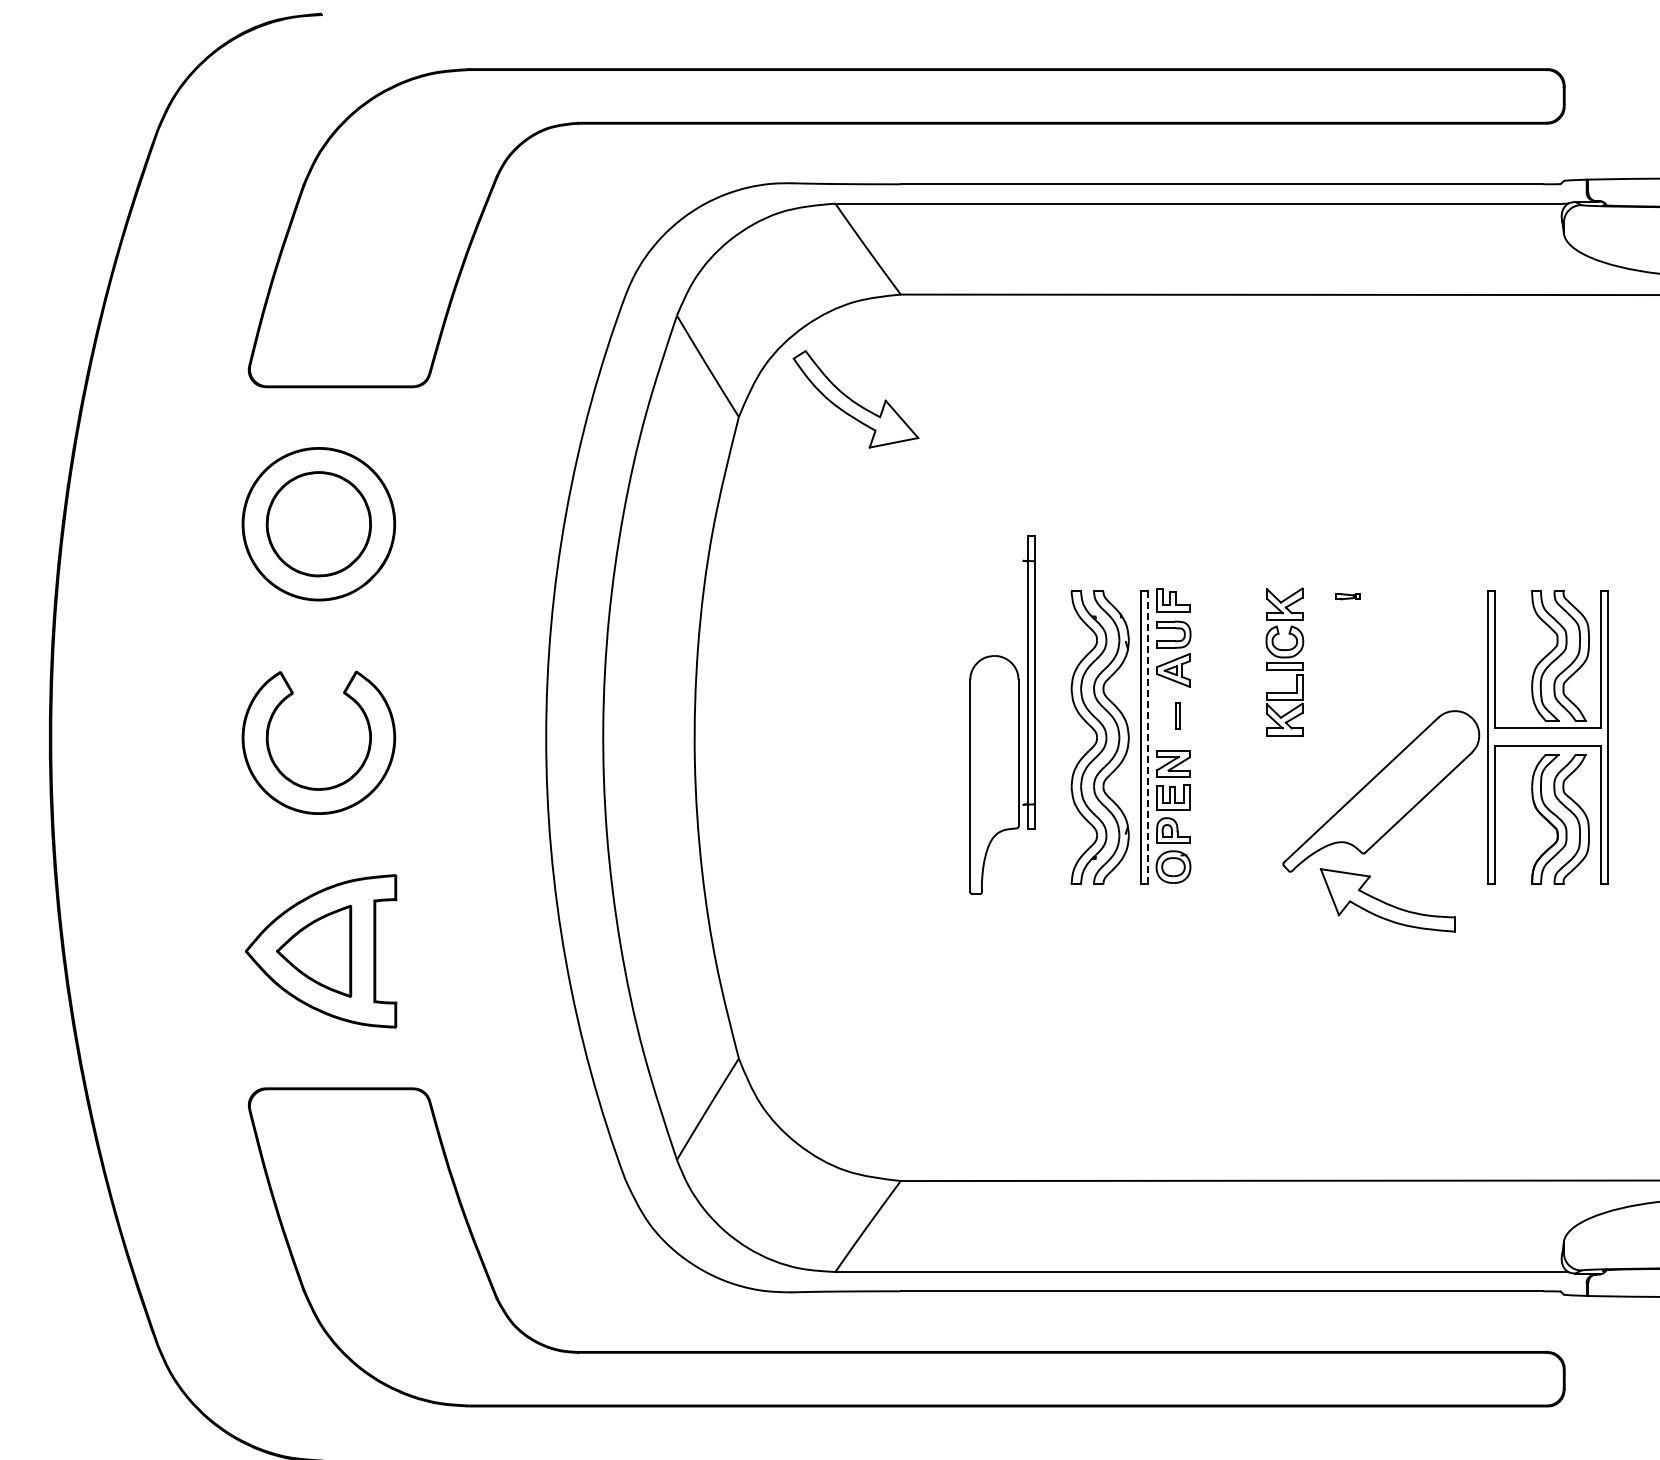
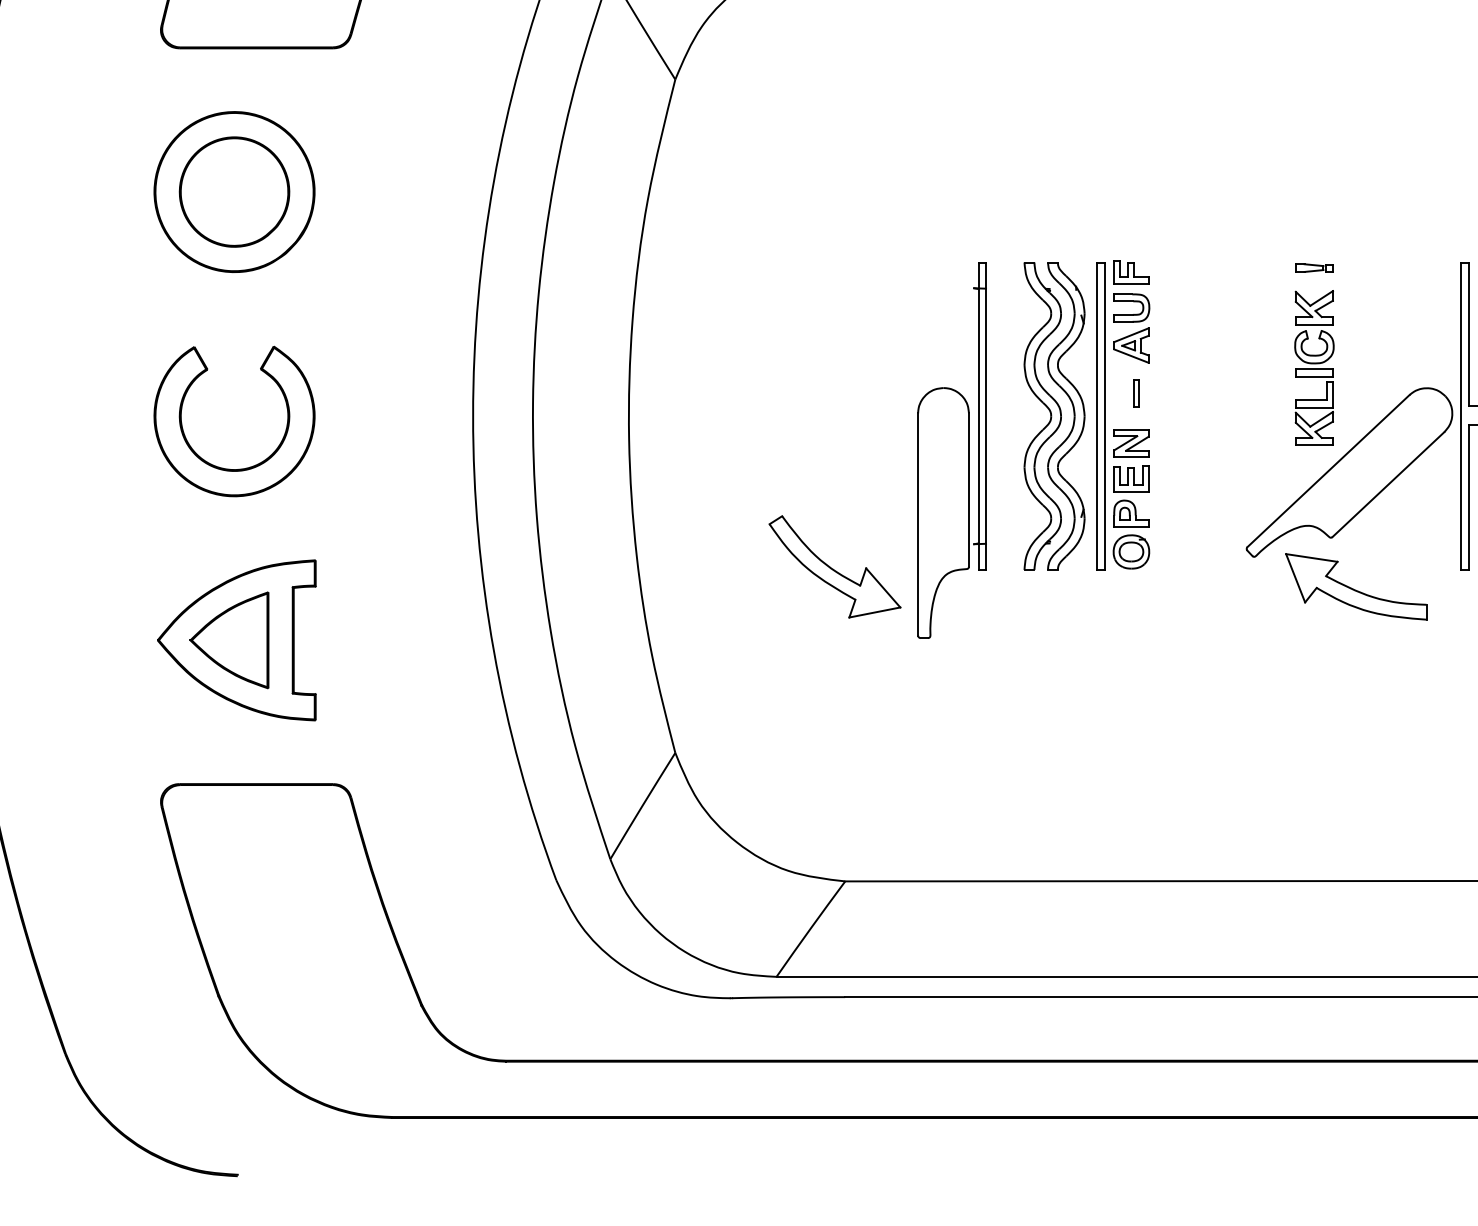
part: (855, 399) -> (834, 567), moved
part: (1347, 596) -> (1314, 267), size x1.43
part: (1284, 661) -> (1314, 367), moved
part: (1002, 714) -> (951, 449), moved
line: (1148, 737) -> (1105, 415), dashed -> solid

